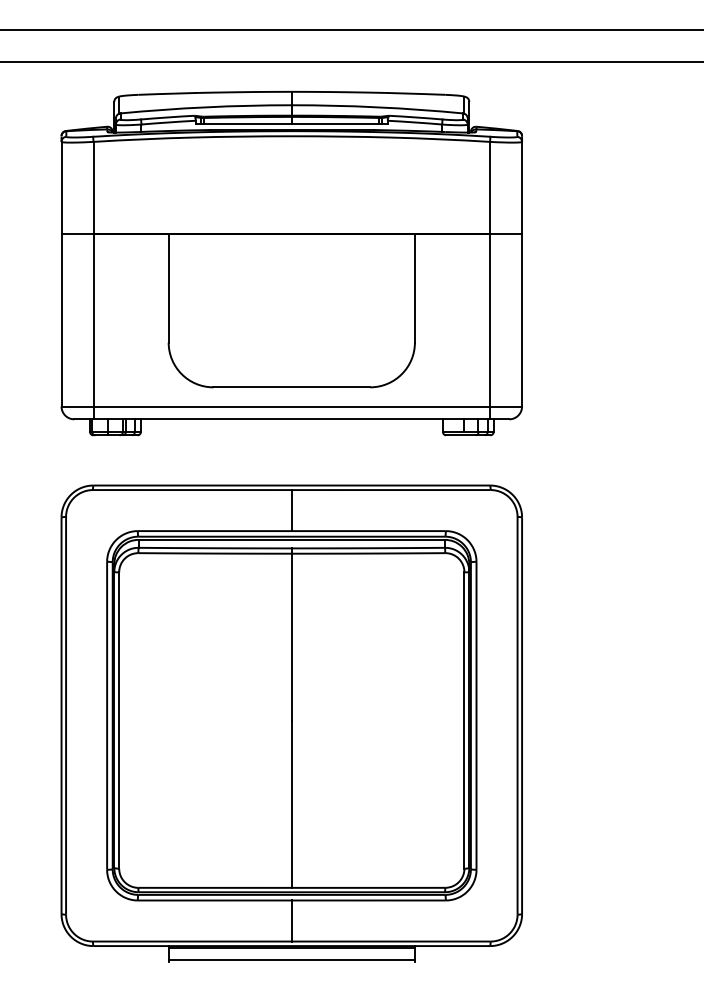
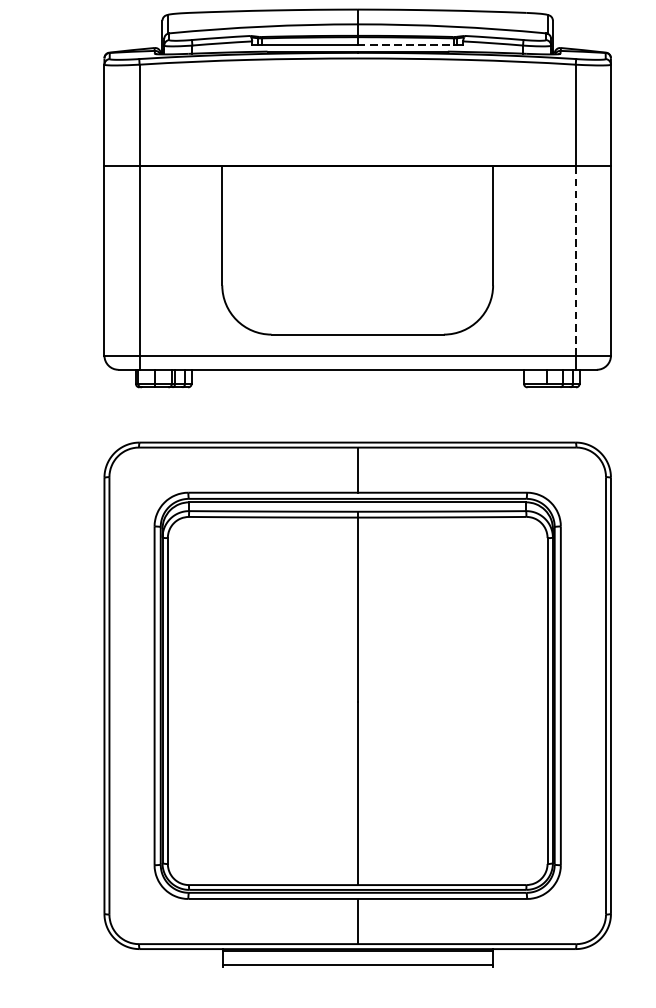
line: (335, 124) -> (405, 45), solid -> dashed
line: (490, 319) -> (576, 259), solid -> dashed

